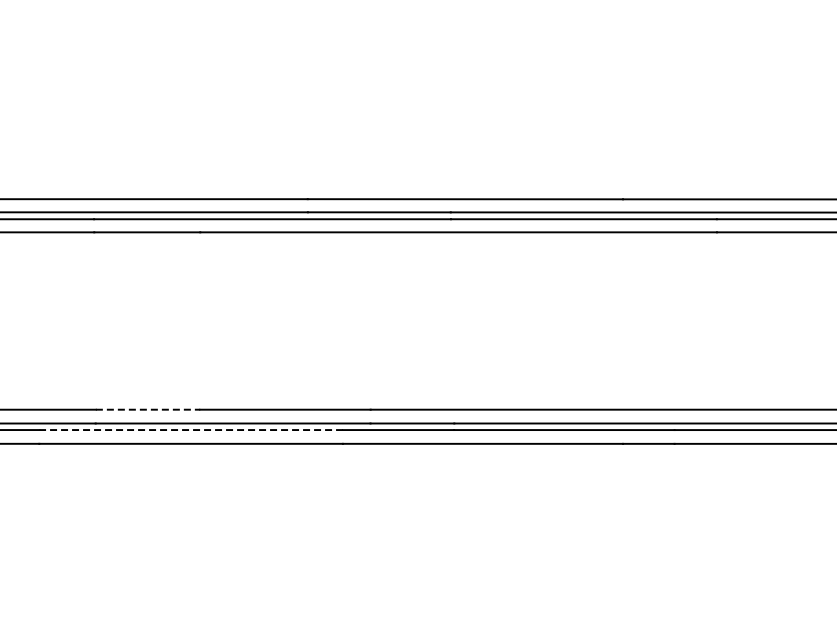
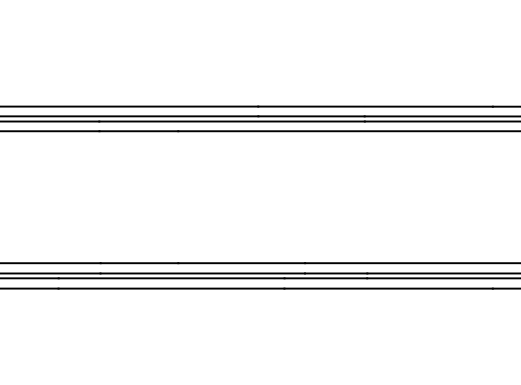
line: (148, 409) -> (139, 263), dashed -> solid
line: (191, 430) -> (171, 278), dashed -> solid

